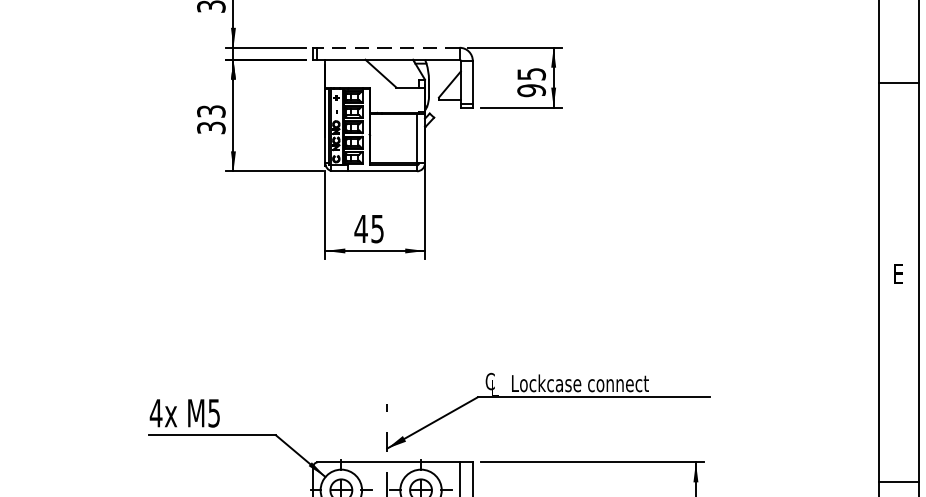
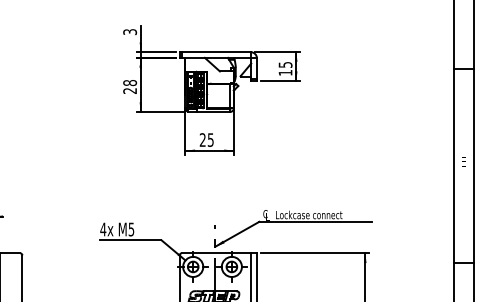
line: (389, 48) -> (216, 52), dashed -> solid
text: (531, 89) -> (285, 72), 95 -> 15
text: (212, 118) -> (130, 86), 33 -> 28
text: (360, 227) -> (202, 139), 45 -> 25

